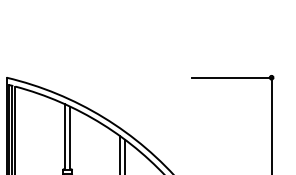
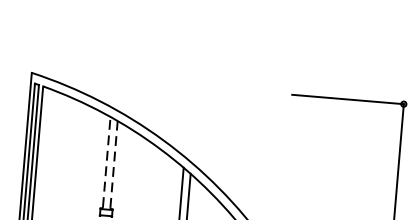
line: (64, 135) -> (106, 160), solid -> dashed
line: (70, 137) -> (114, 164), solid -> dashed

